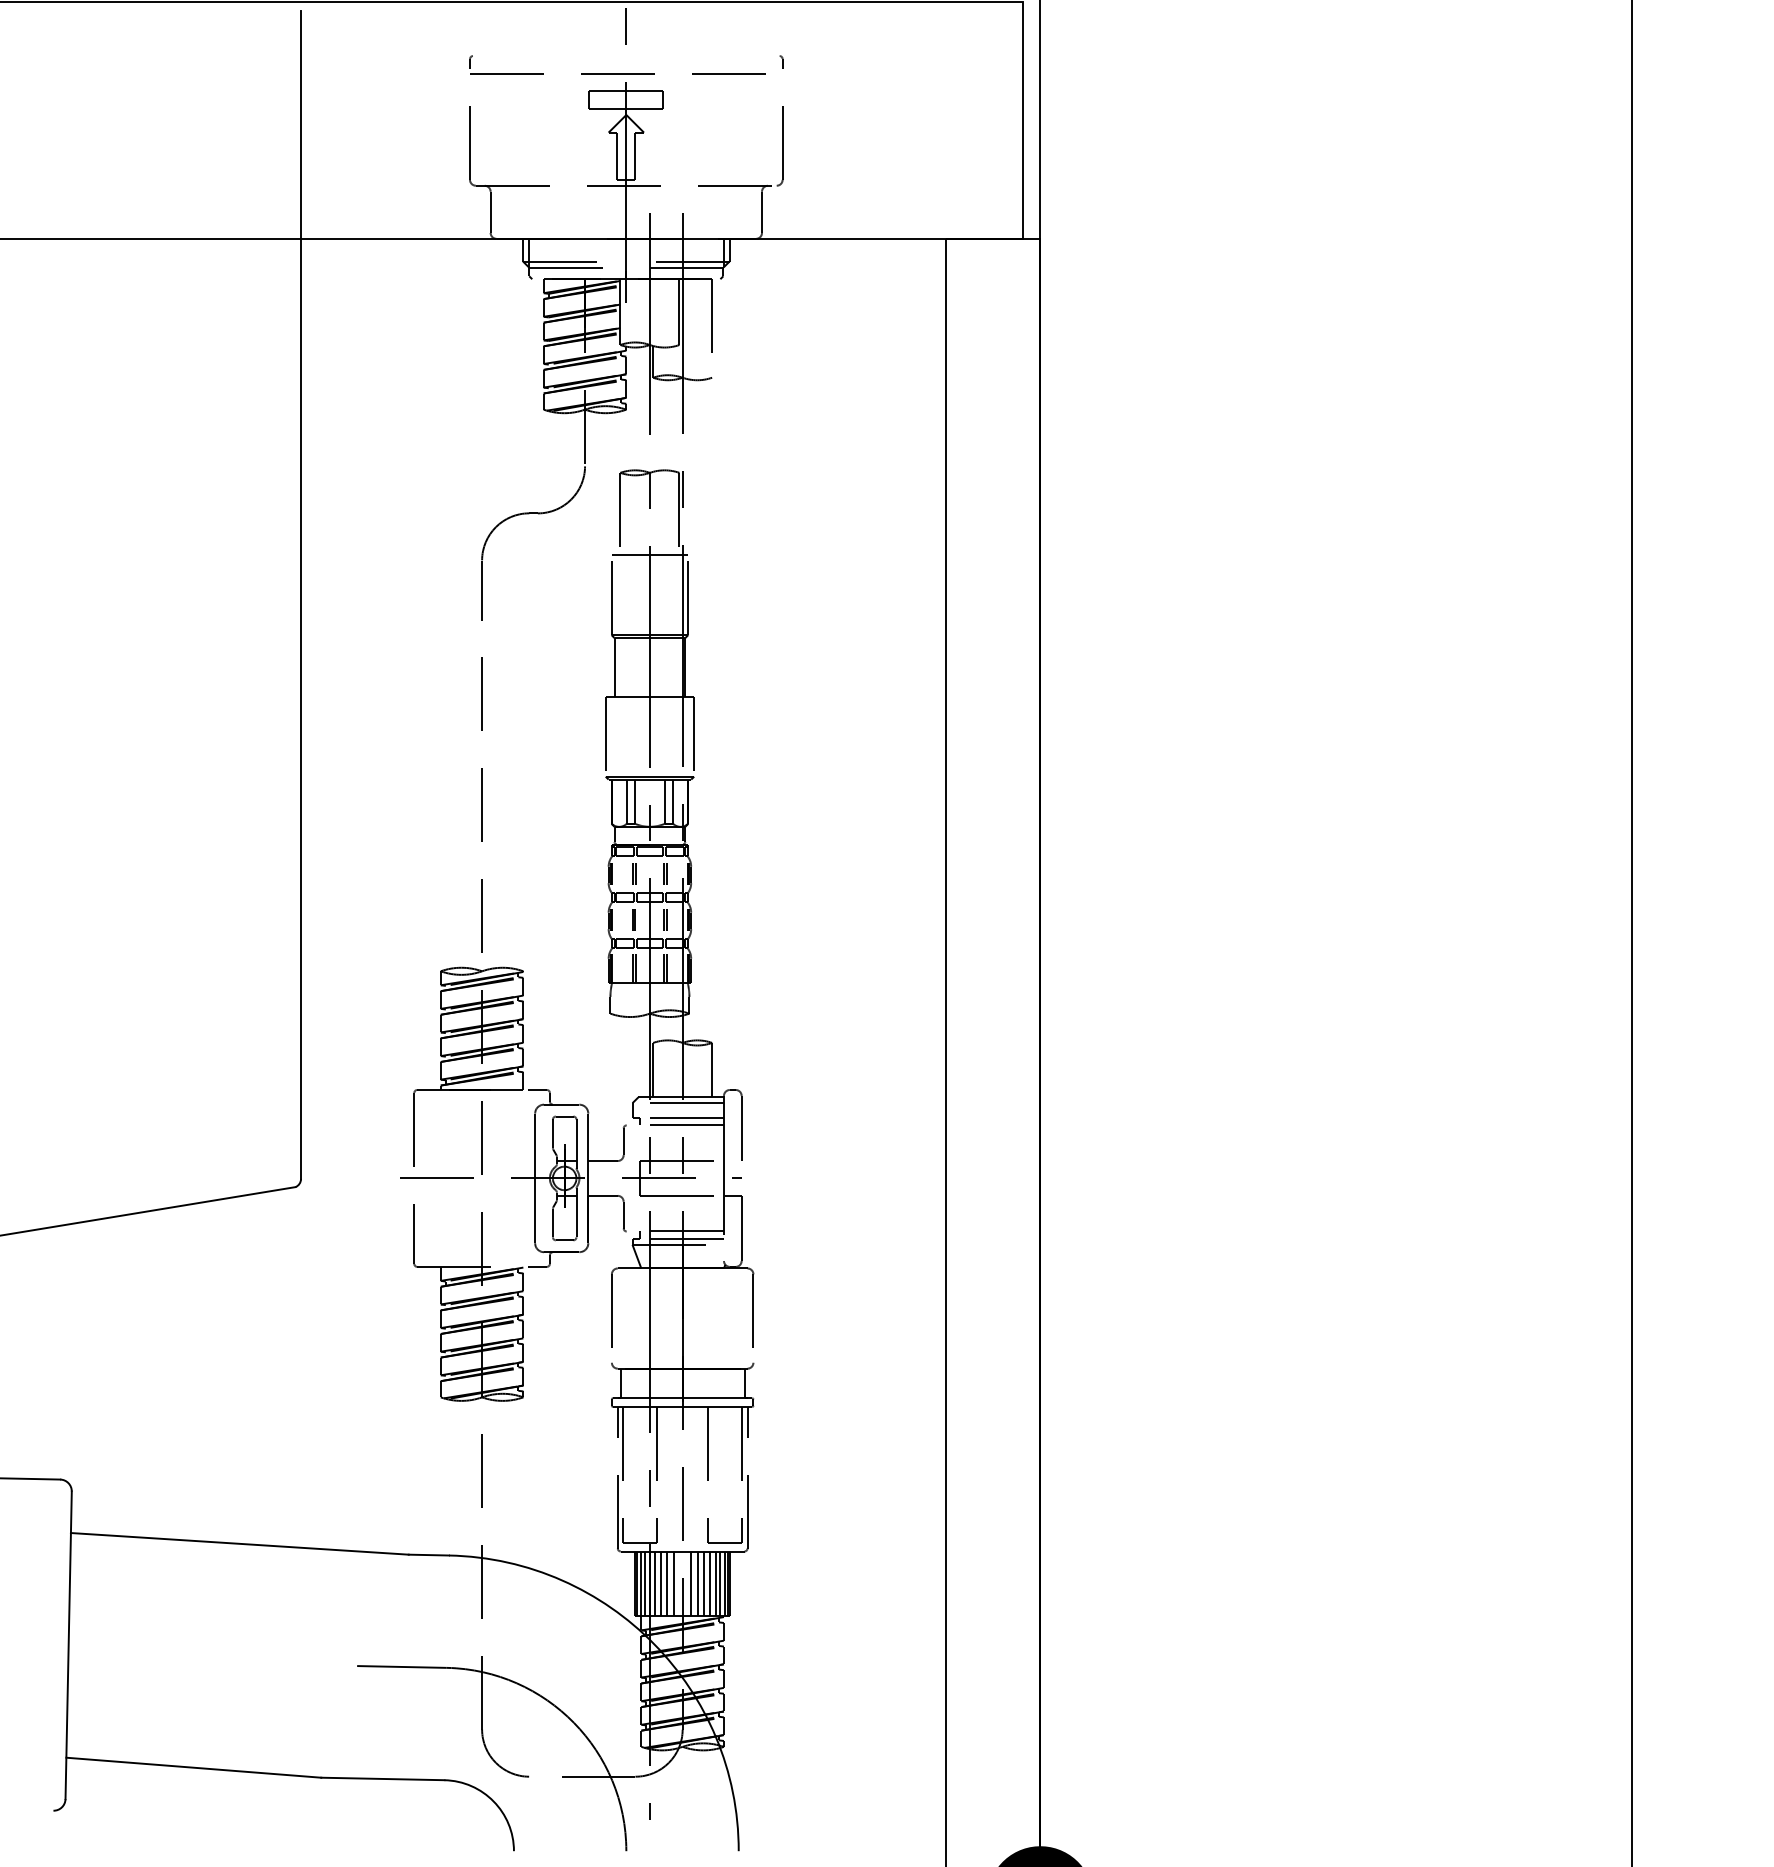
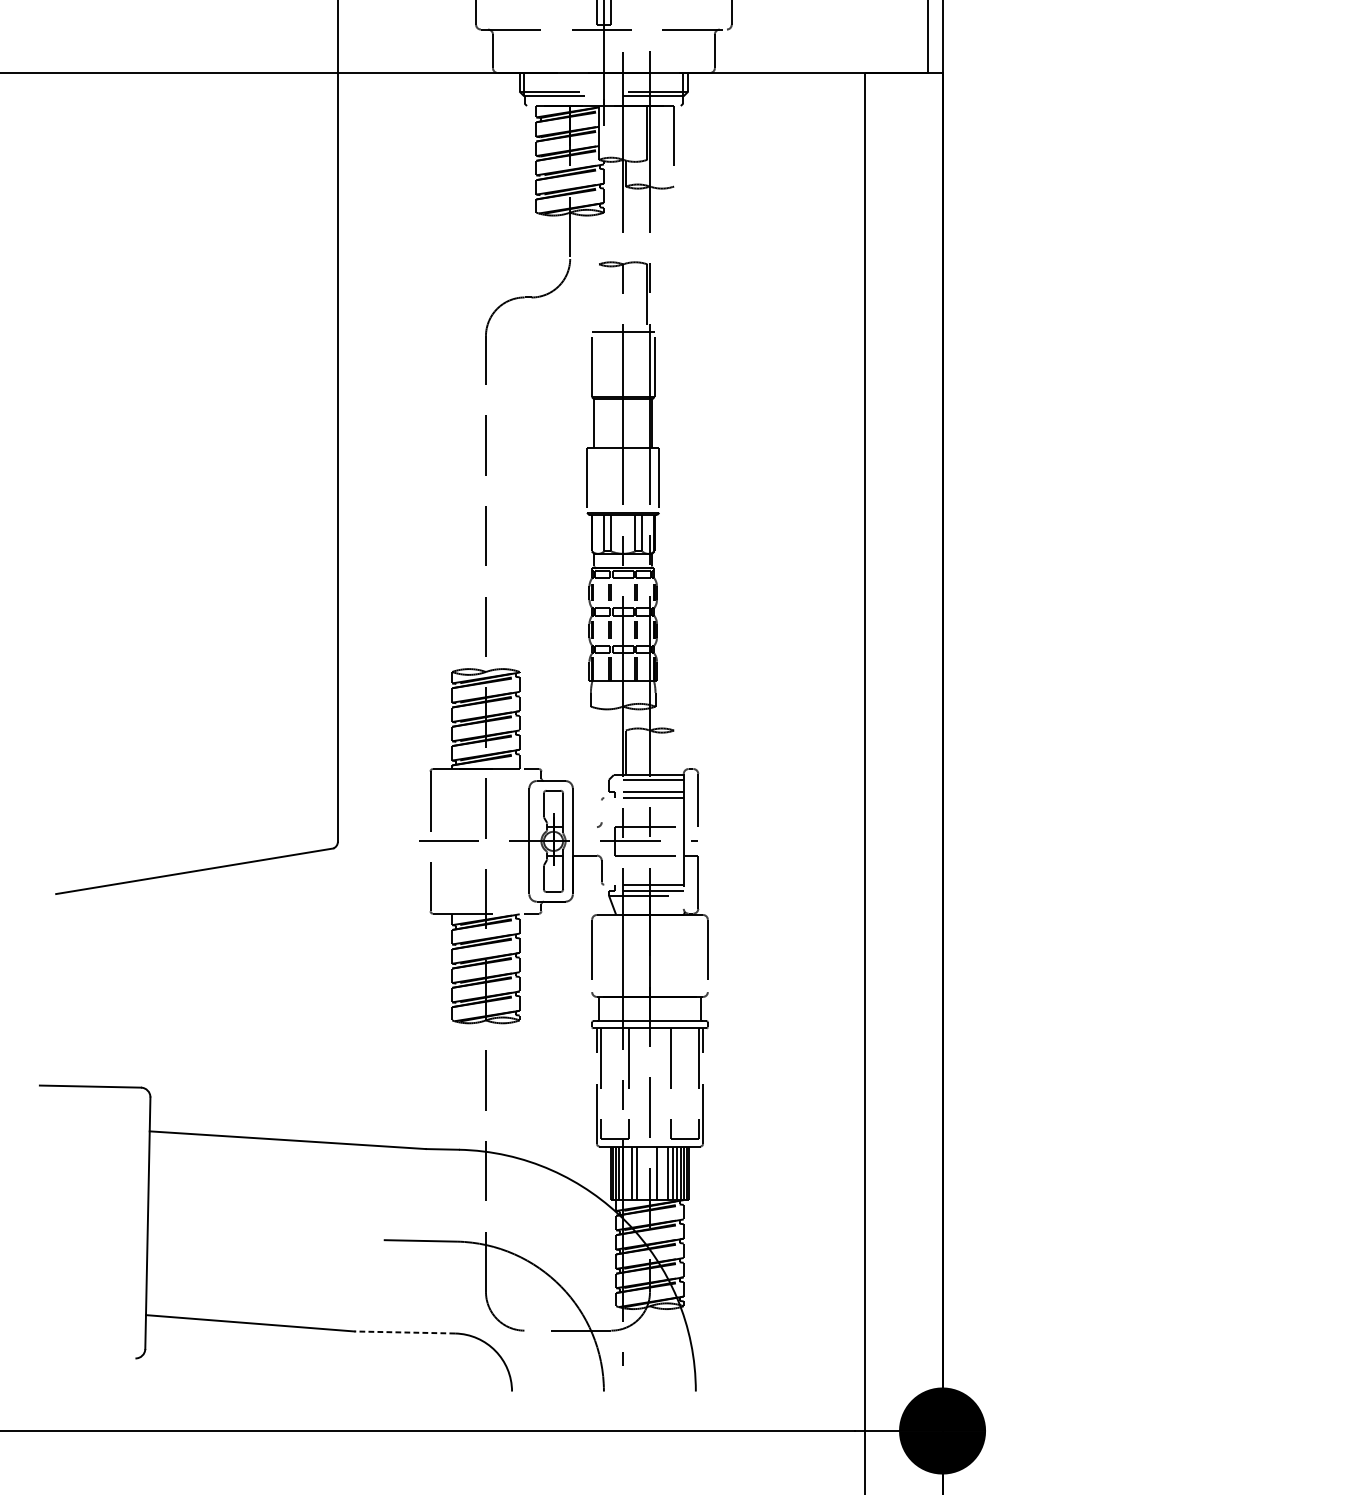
line: (620, 513) -> (599, 297), removed
line: (712, 1069) -> (674, 752), removed
line: (623, 1141) -> (601, 811), removed
line: (602, 1161) -> (584, 827), removed
line: (654, 1583) -> (626, 1172), removed
line: (674, 1583) -> (643, 1172), removed
line: (697, 1583) -> (662, 1172), removed
line: (382, 1778) -> (404, 1332), solid -> dashed

